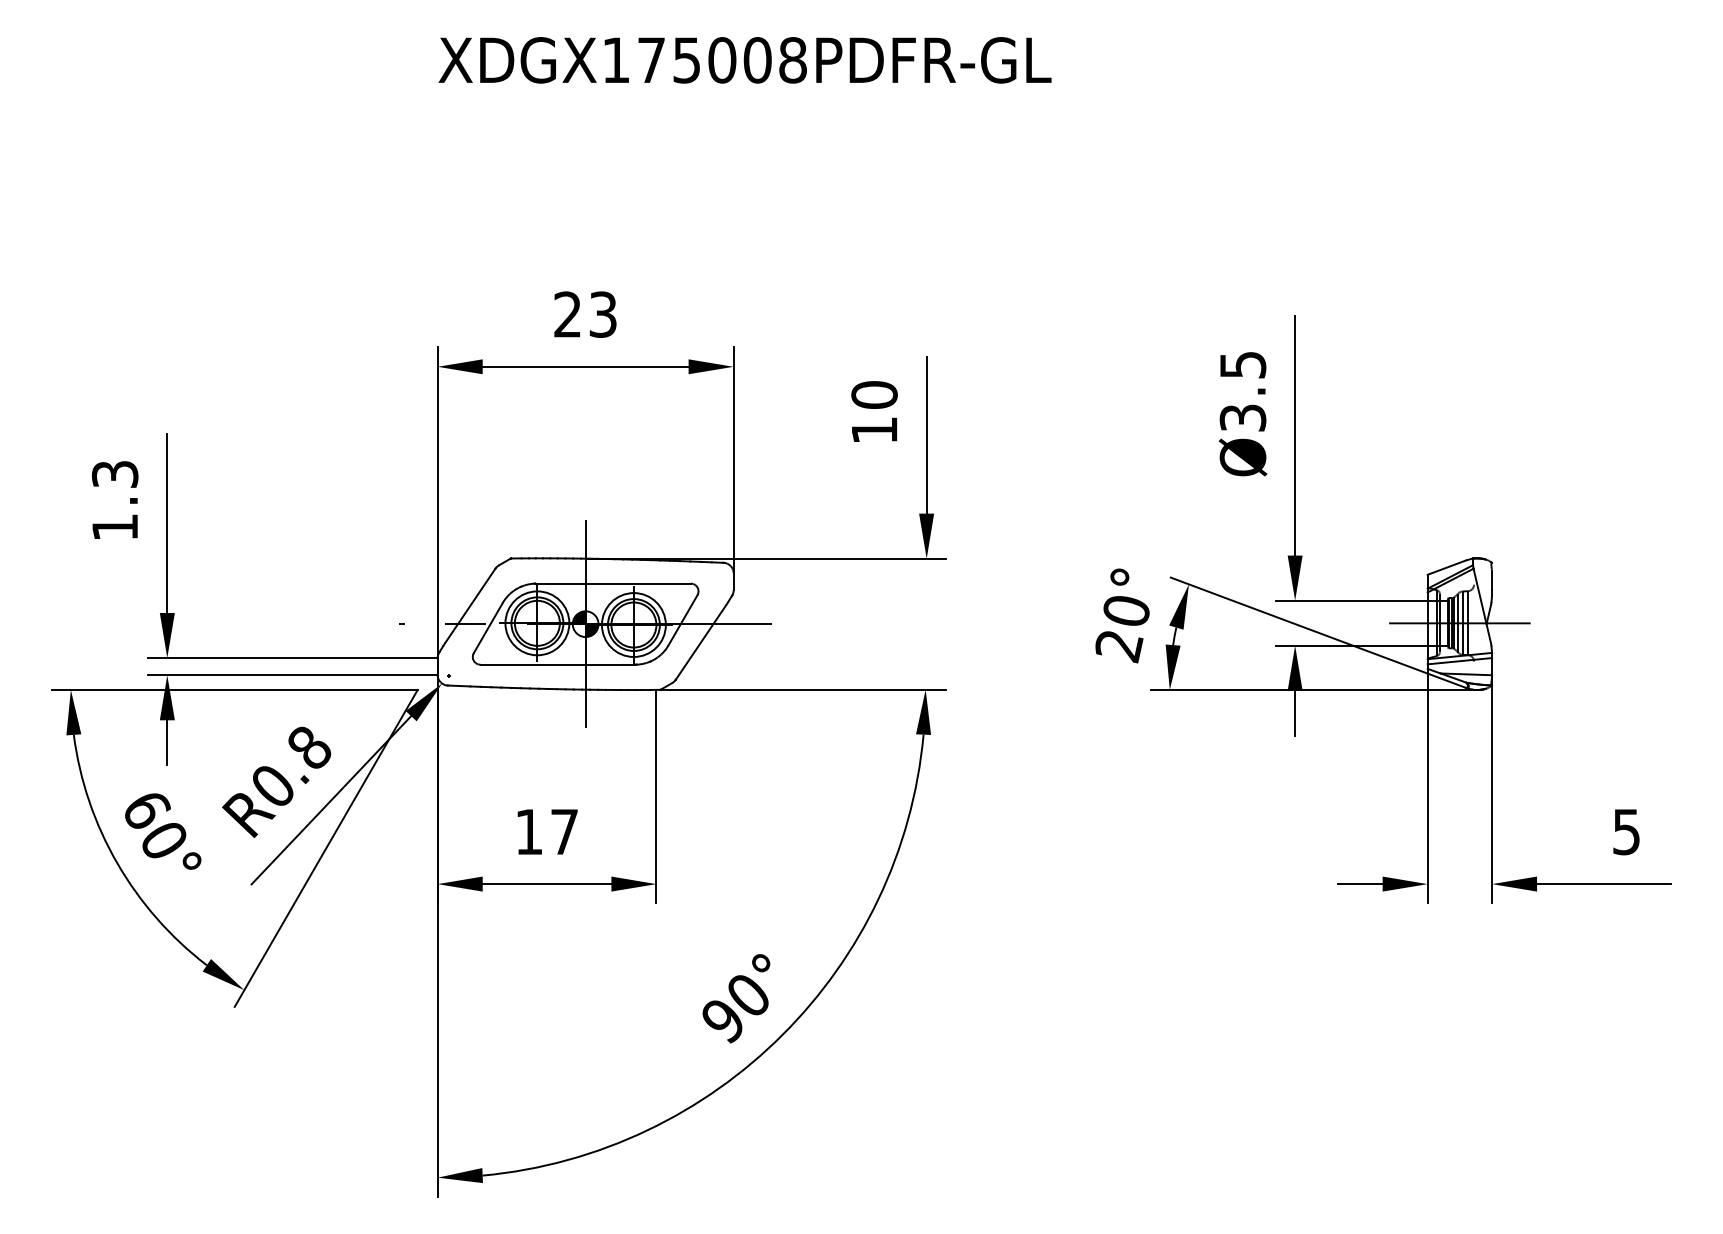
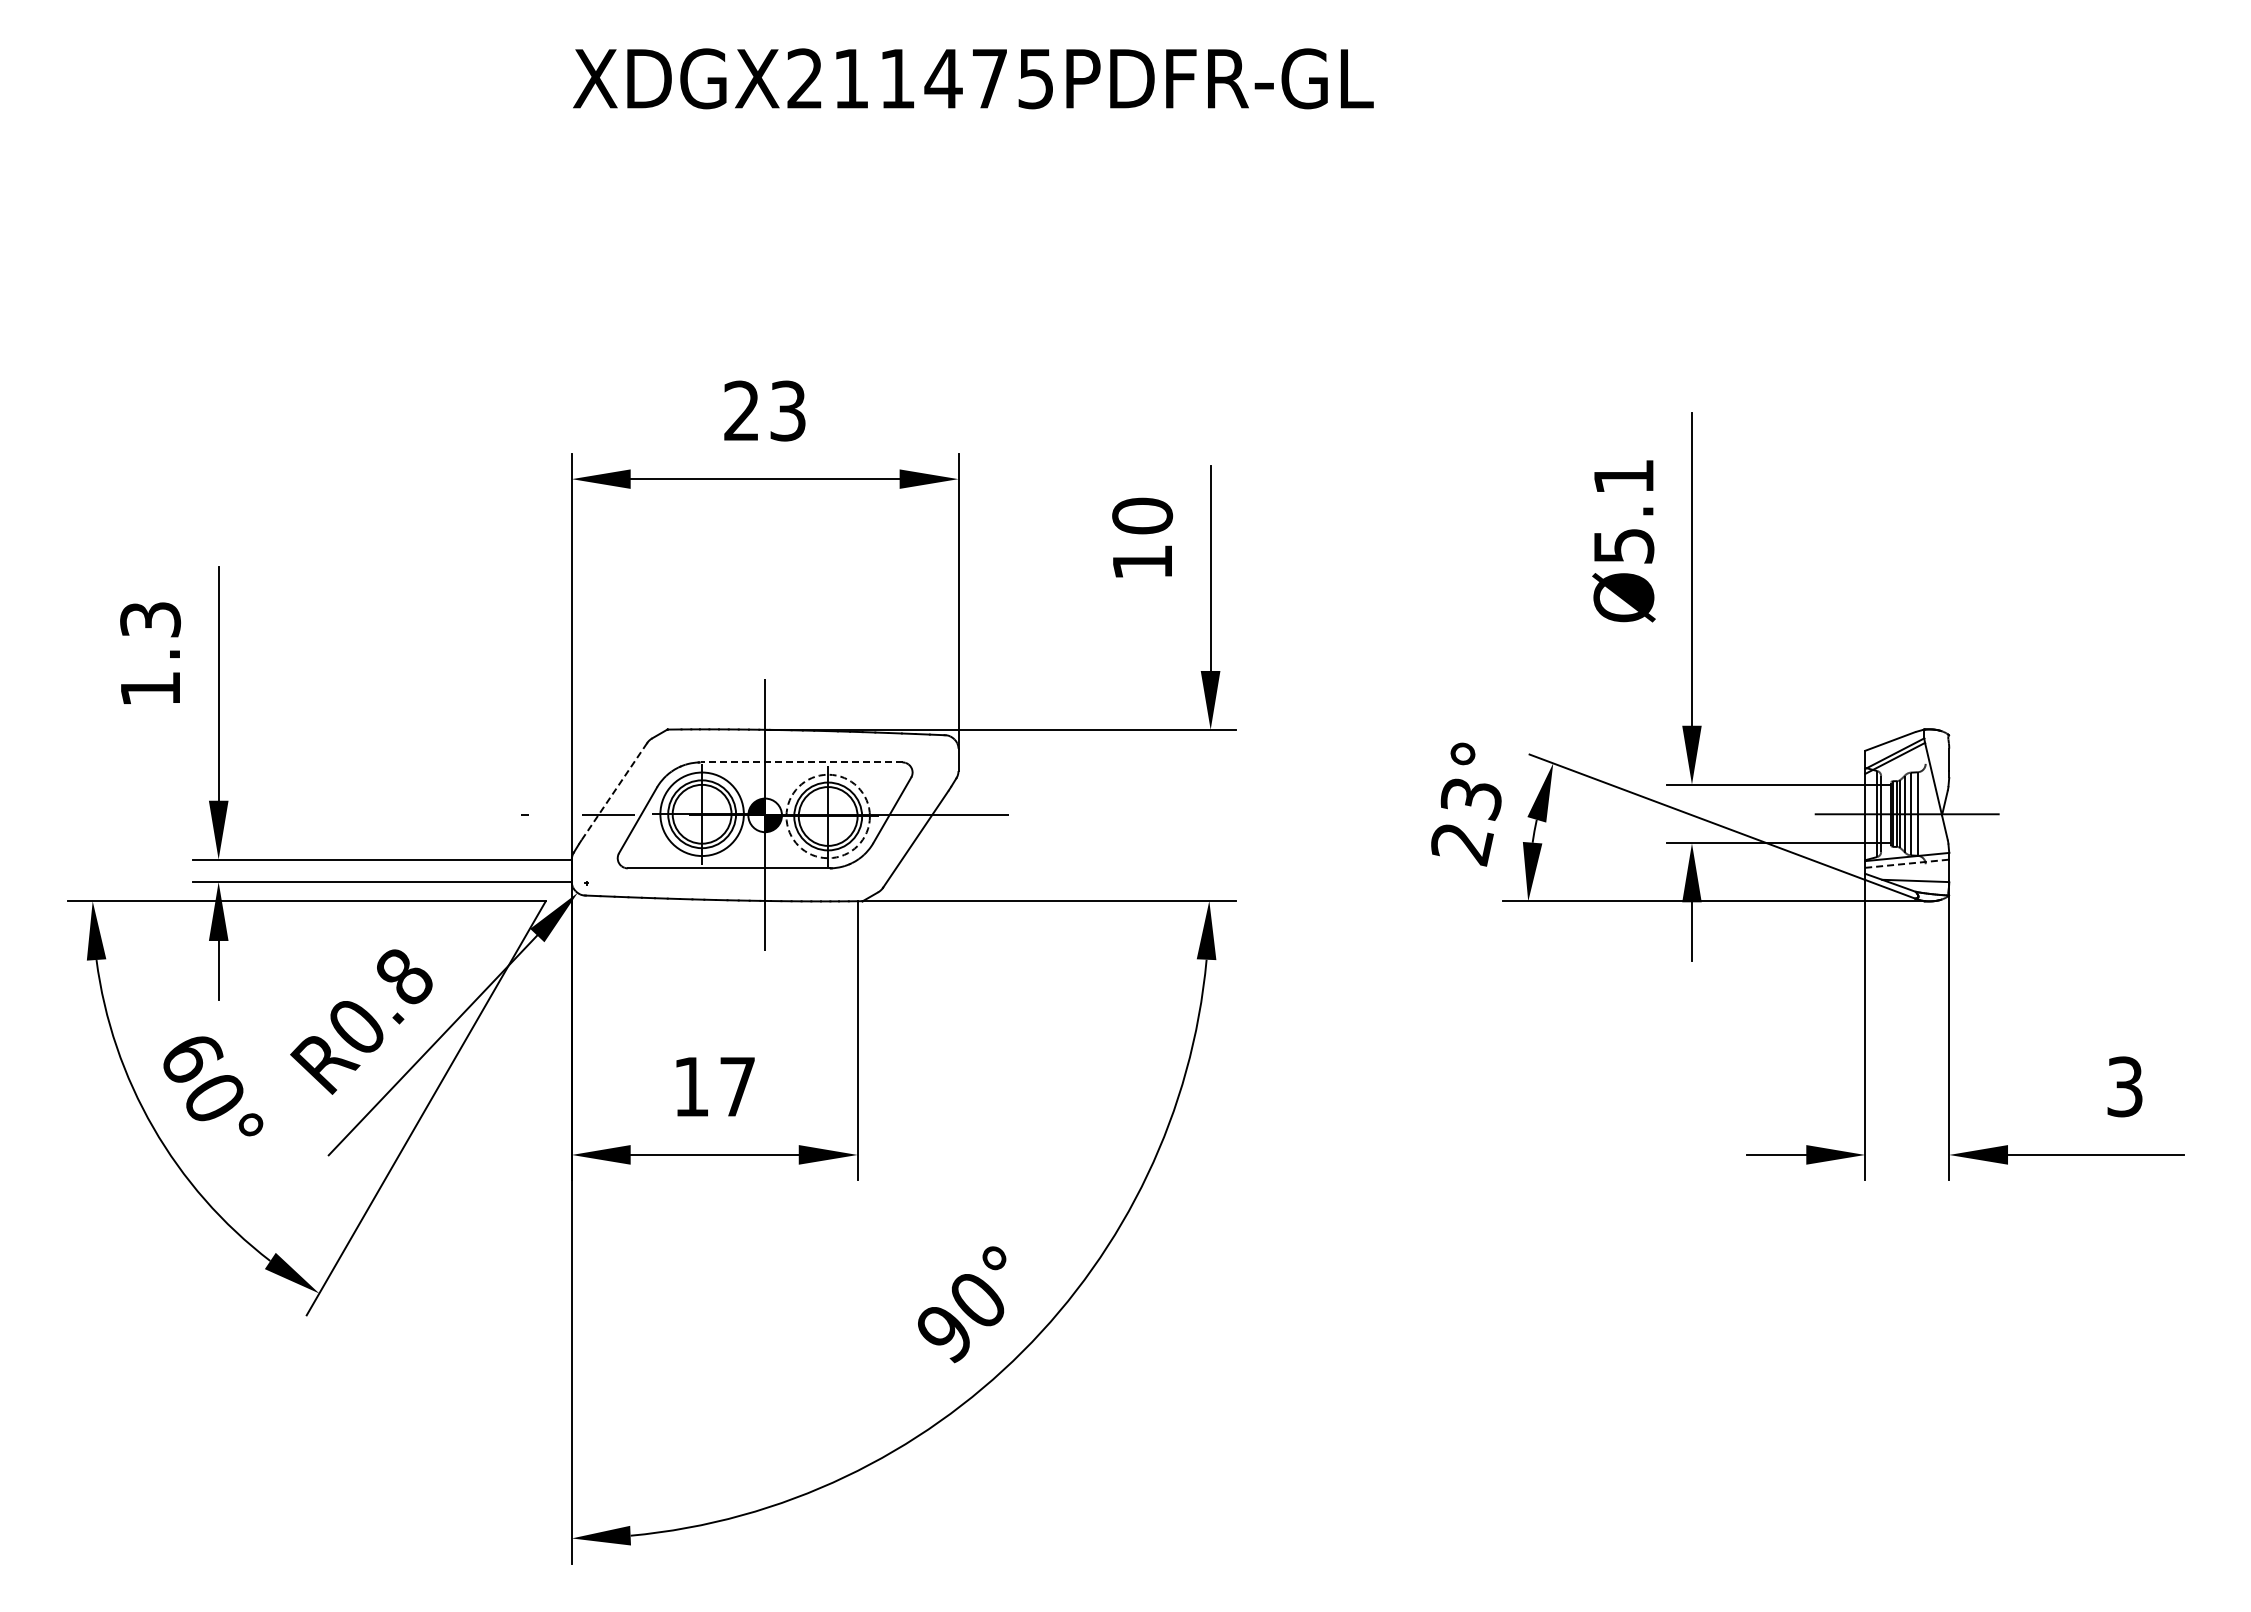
text: (704, 60) -> (920, 78), XDGX175008PDFR-GL -> XDGX211475PDFR-GL
text: (1242, 391) -> (1623, 511), Ø3.5 -> Ø5.1
line: (613, 583) -> (801, 762), solid -> dashed
line: (470, 605) -> (614, 791), solid -> dashed
text: (1125, 612) -> (1470, 799), 20° -> 23°
circle: (633, 625) -> (827, 816), solid -> dashed
line: (1460, 661) -> (1907, 863), solid -> dashed
text: (1627, 831) -> (2125, 1086), 5 -> 3

